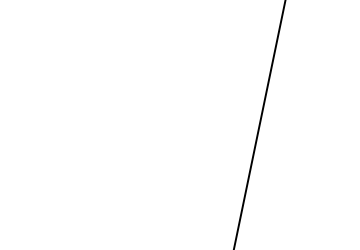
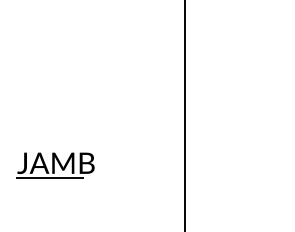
part: (93, 127) -> (55, 165), added

